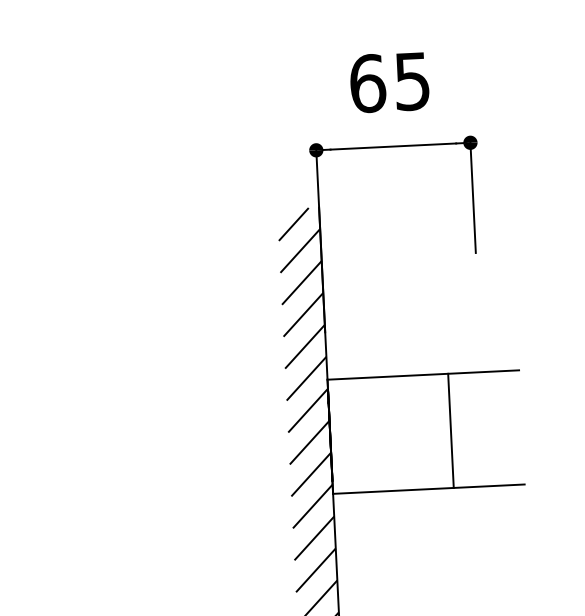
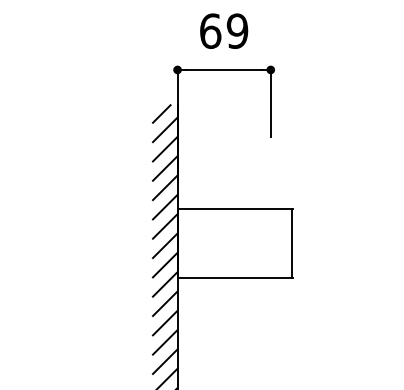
text: (412, 80) -> (237, 30), 65 -> 69
line: (450, 429) -> (291, 242), moved

